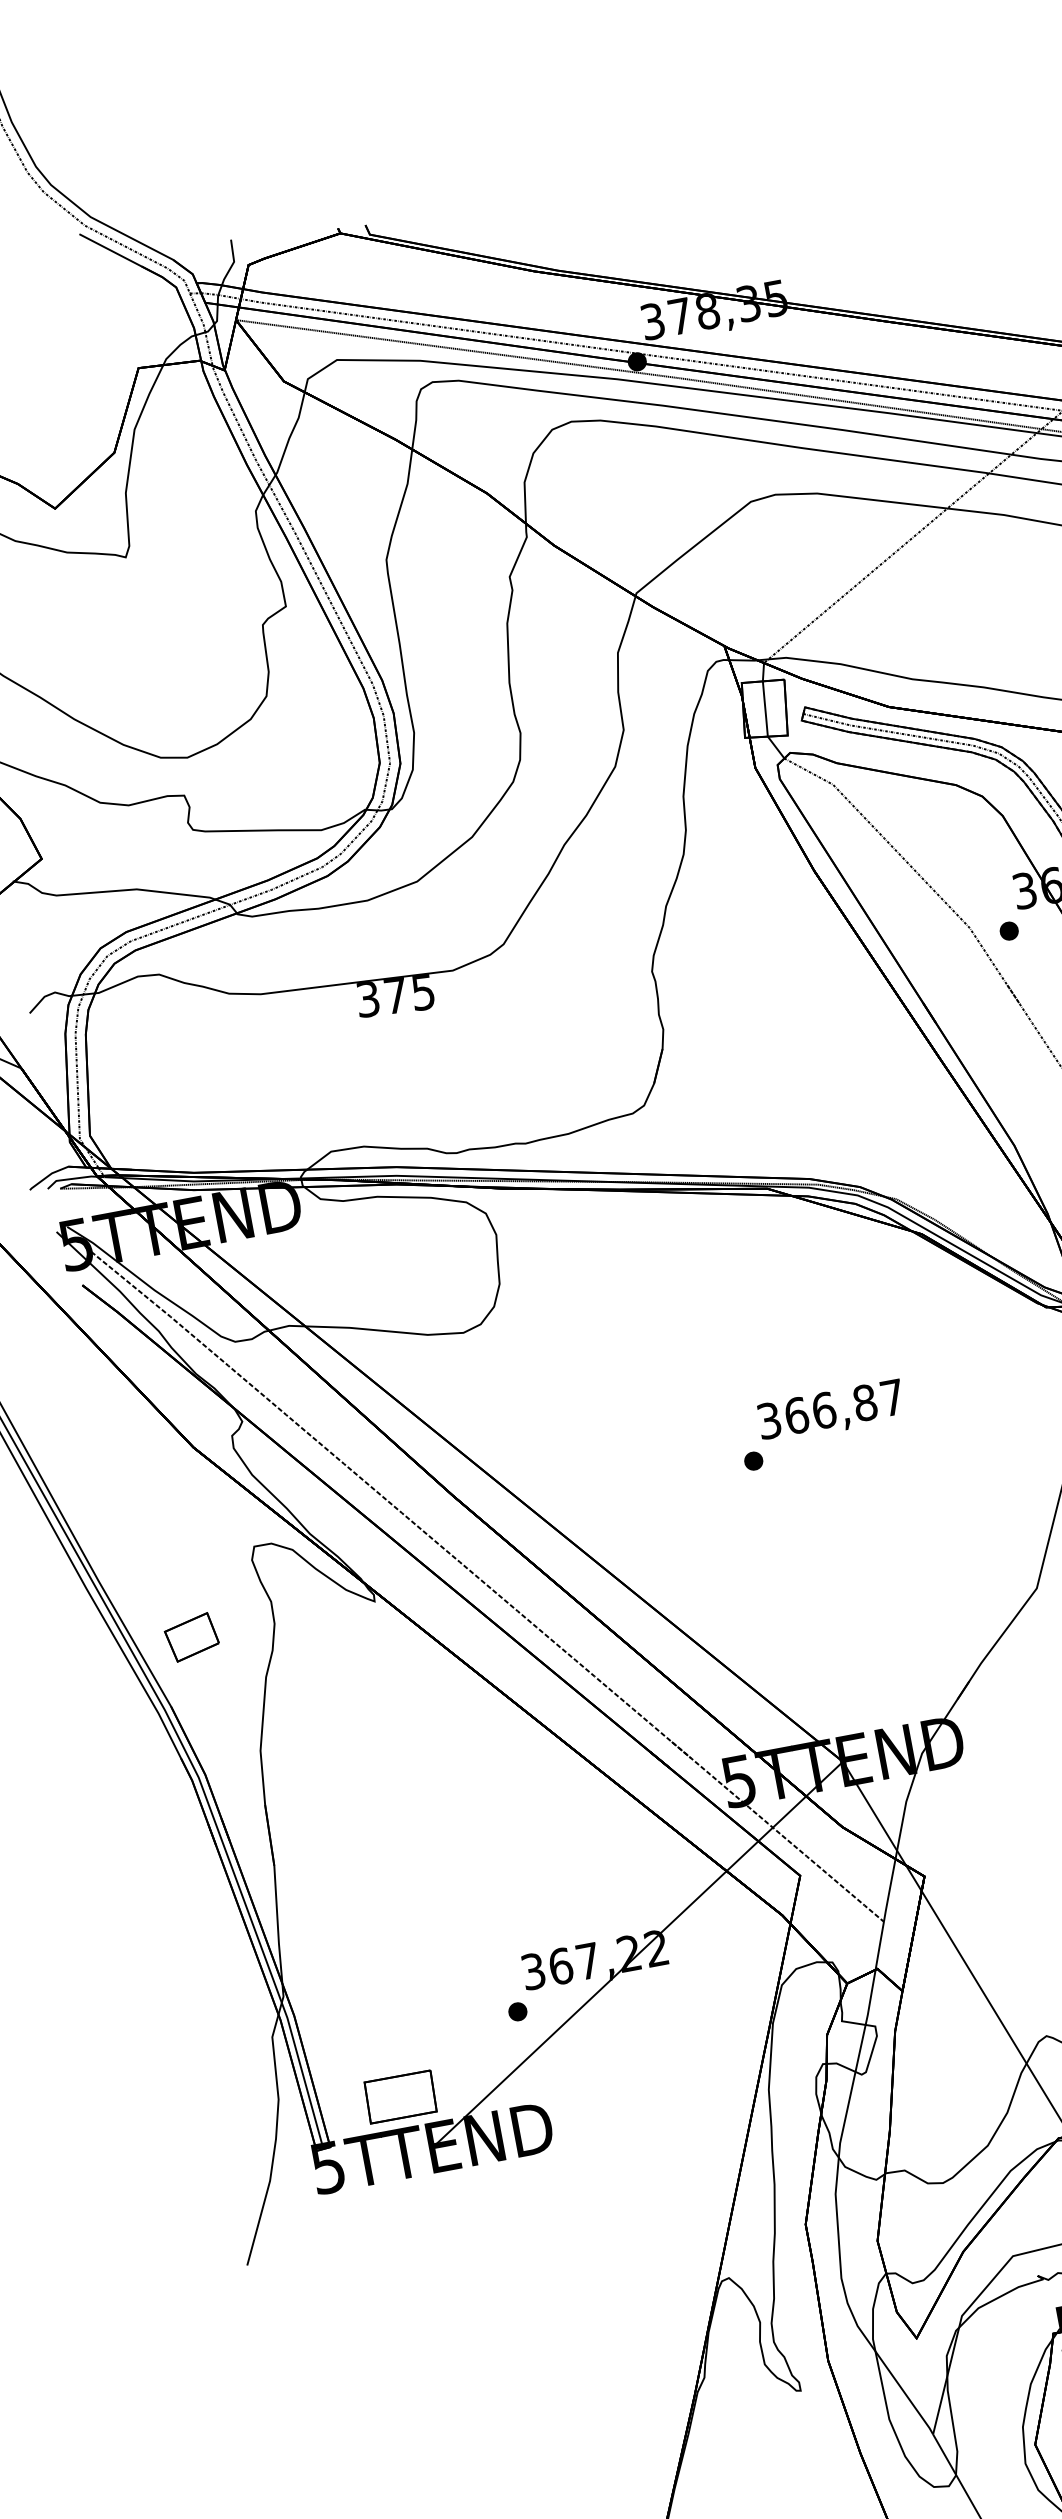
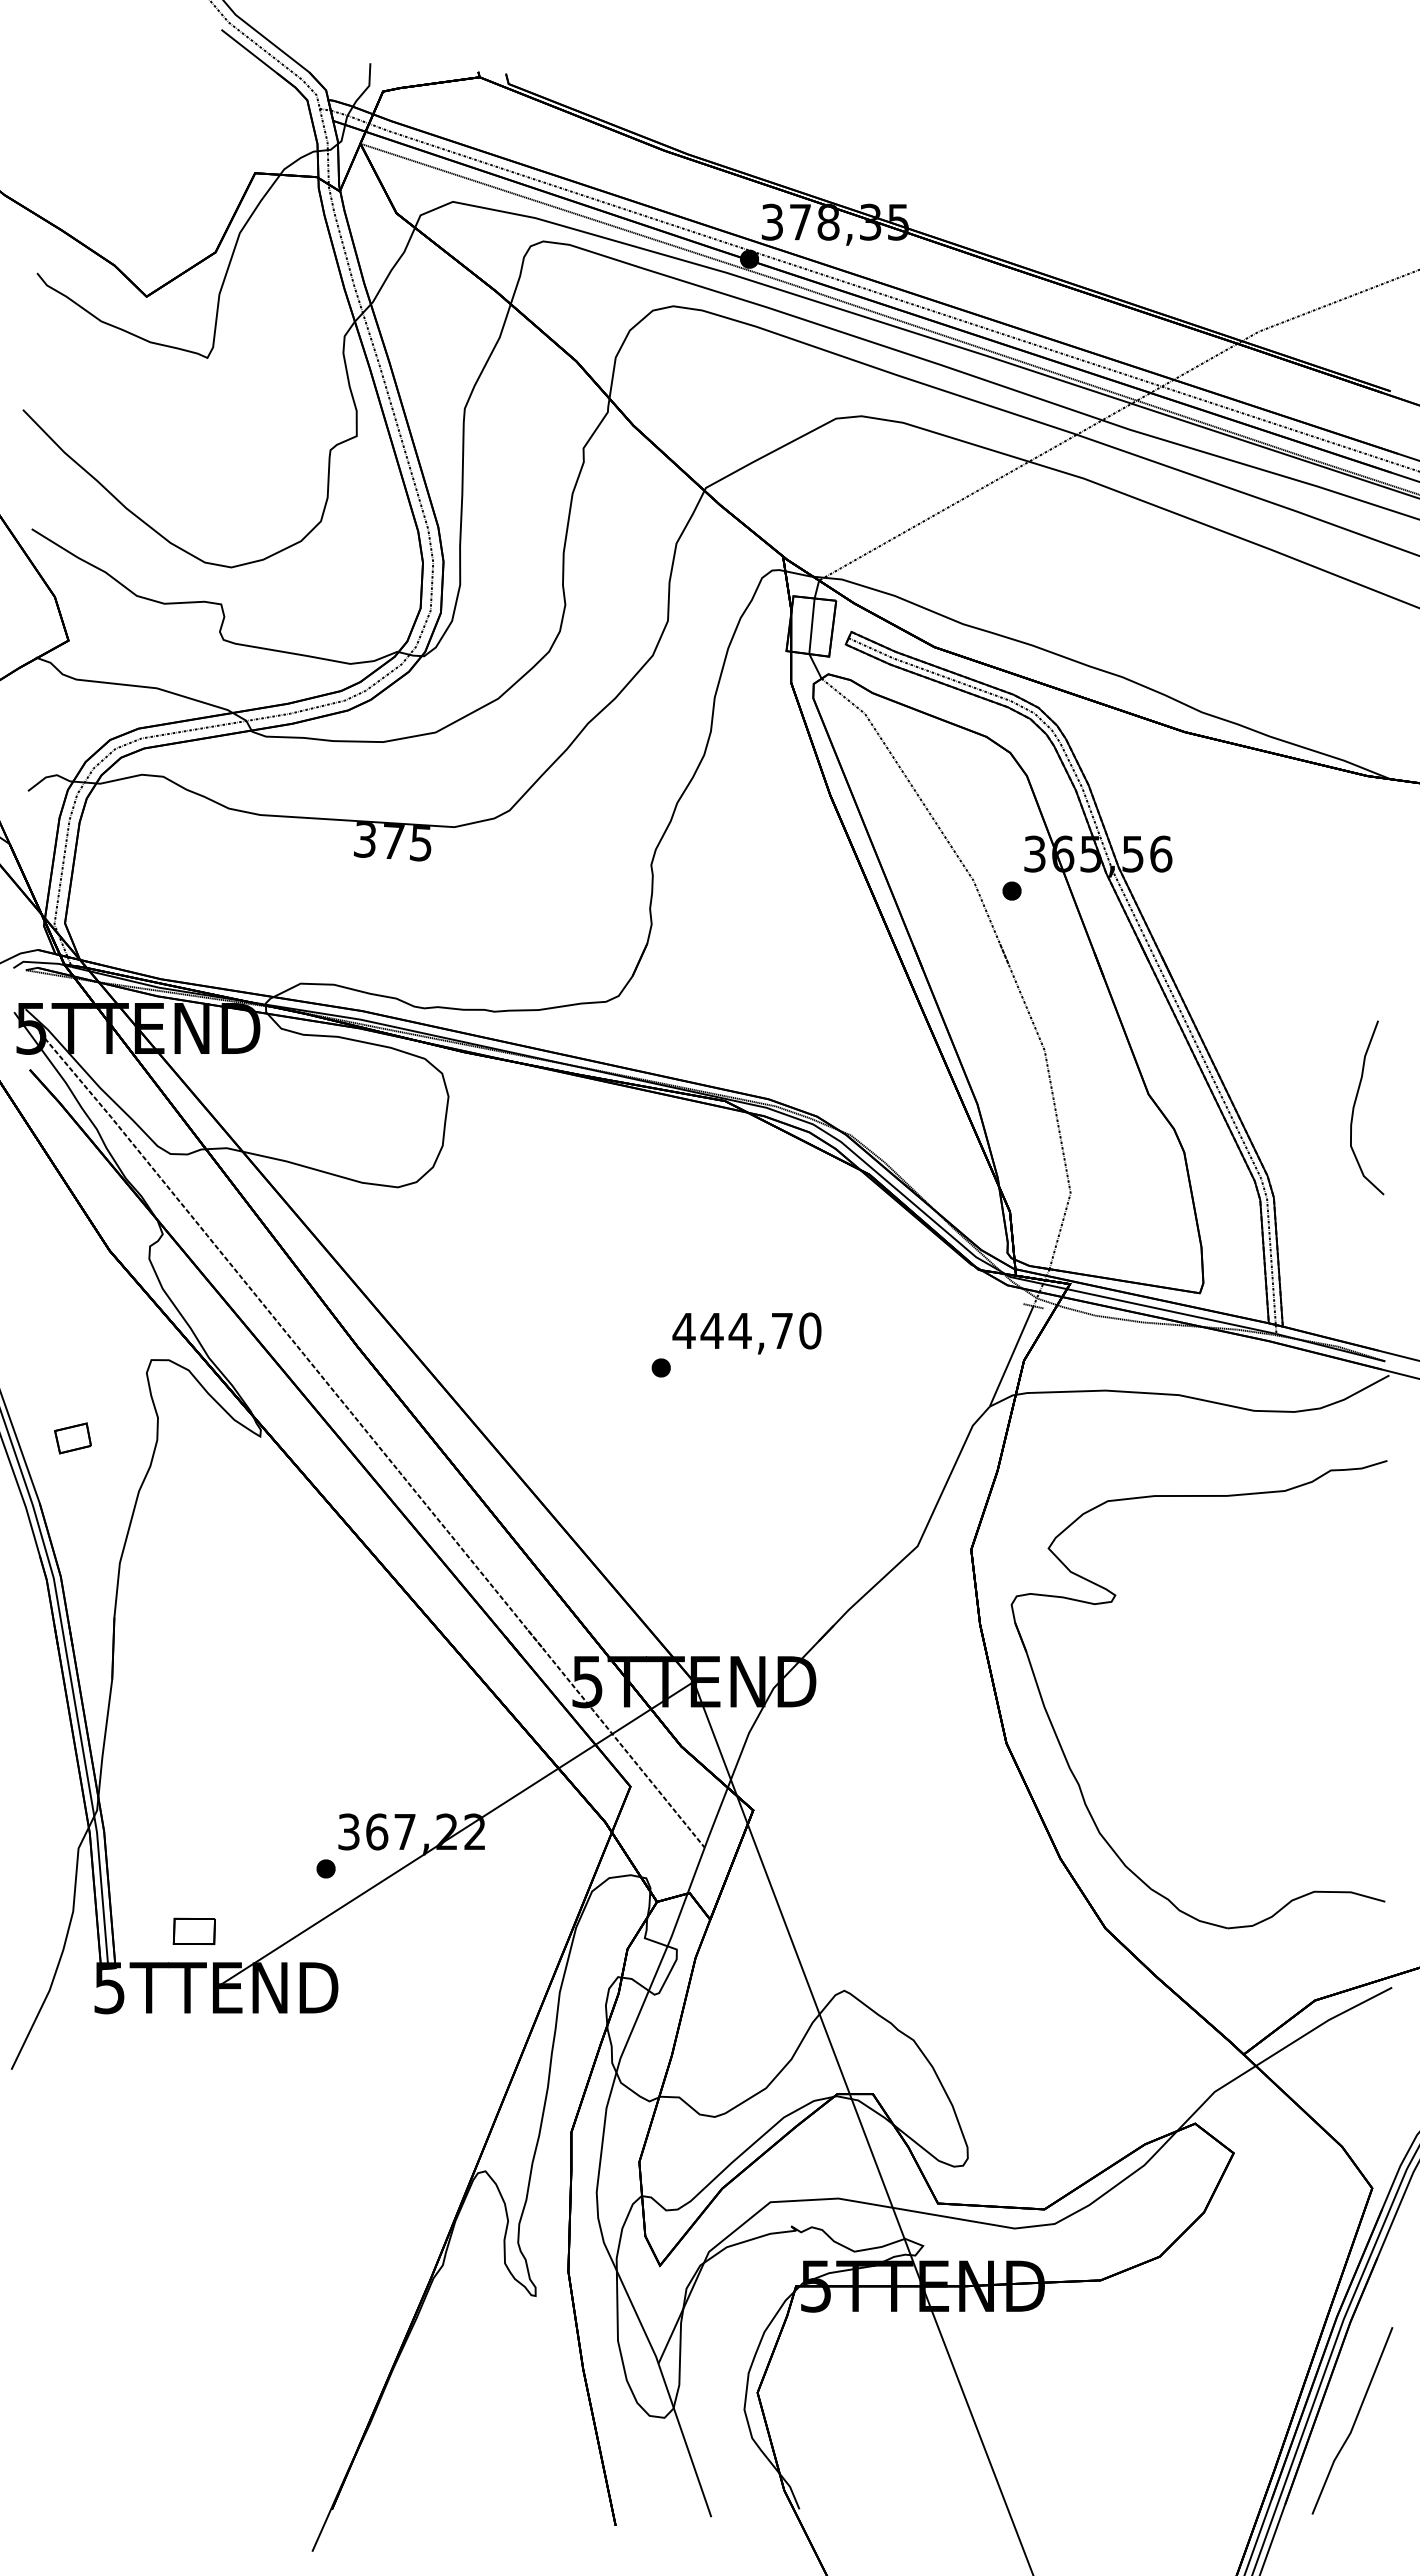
text: (830, 1408) -> (746, 1330), 366,87 -> 444,70
part: (191, 1637) -> (72, 1438), size x0.7
part: (400, 2097) -> (194, 1931), size x0.6

